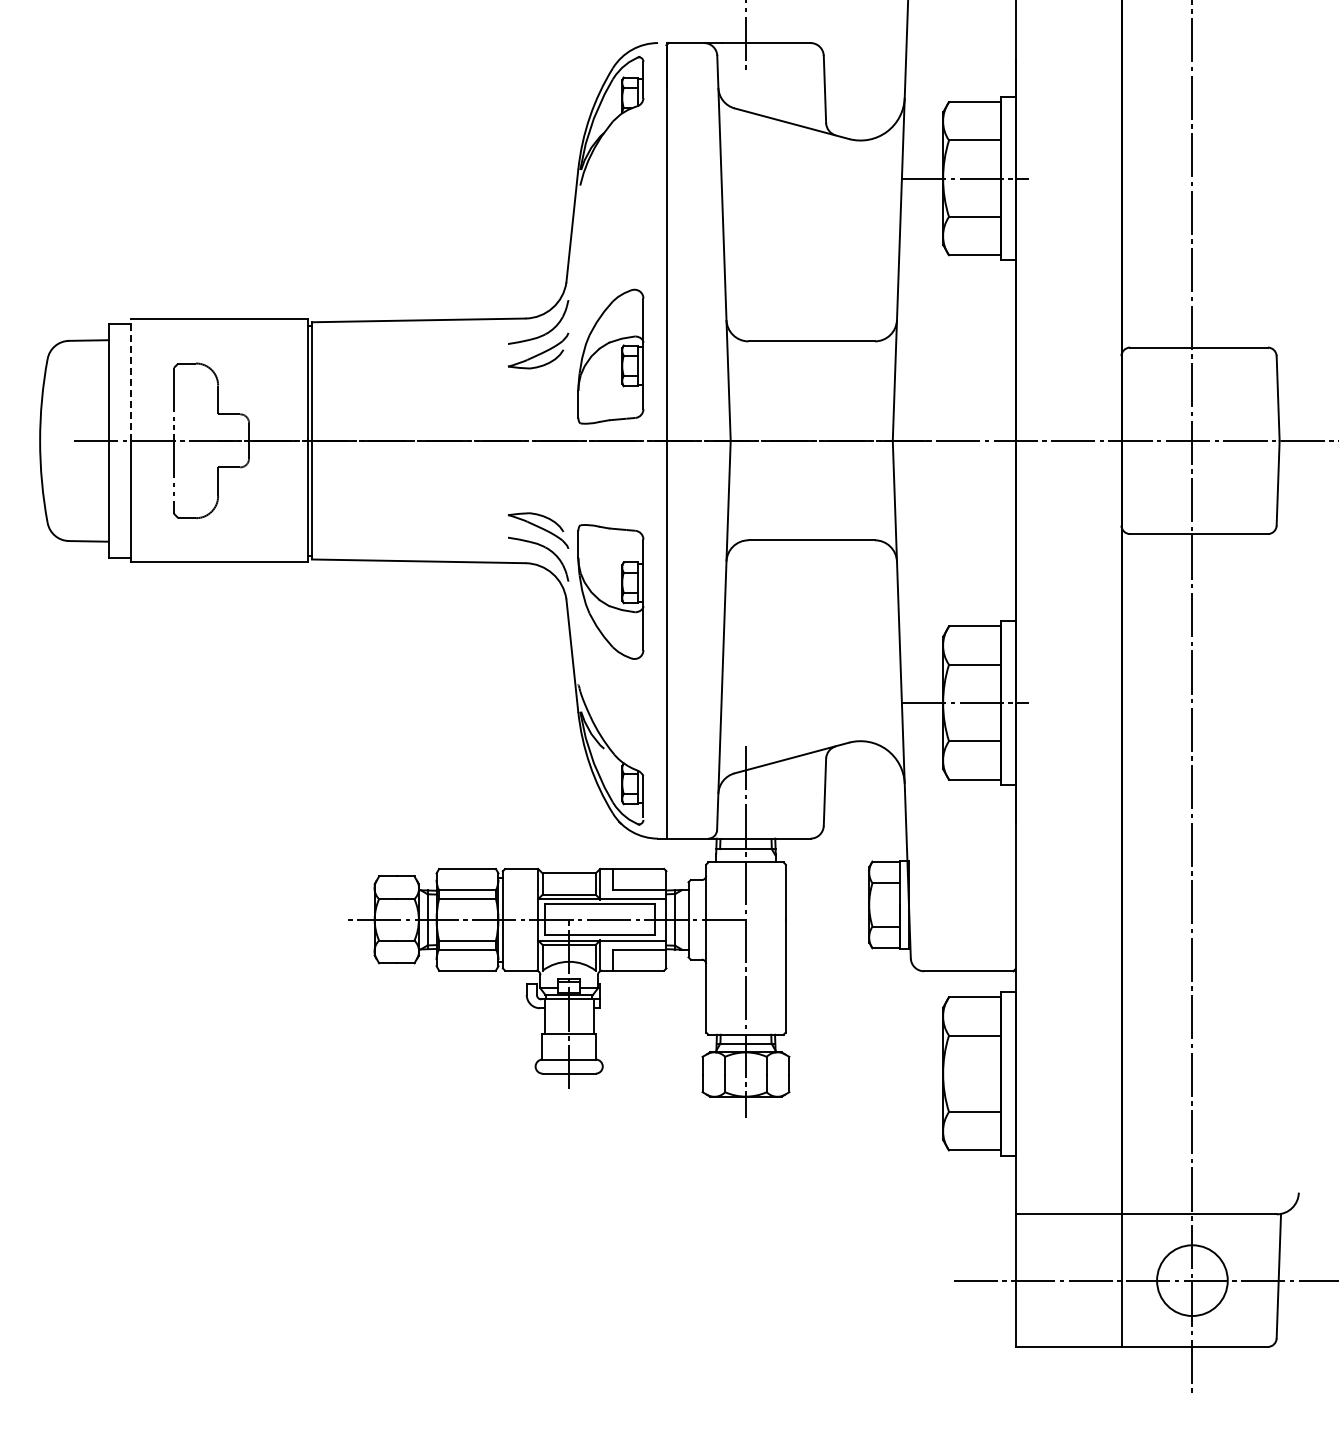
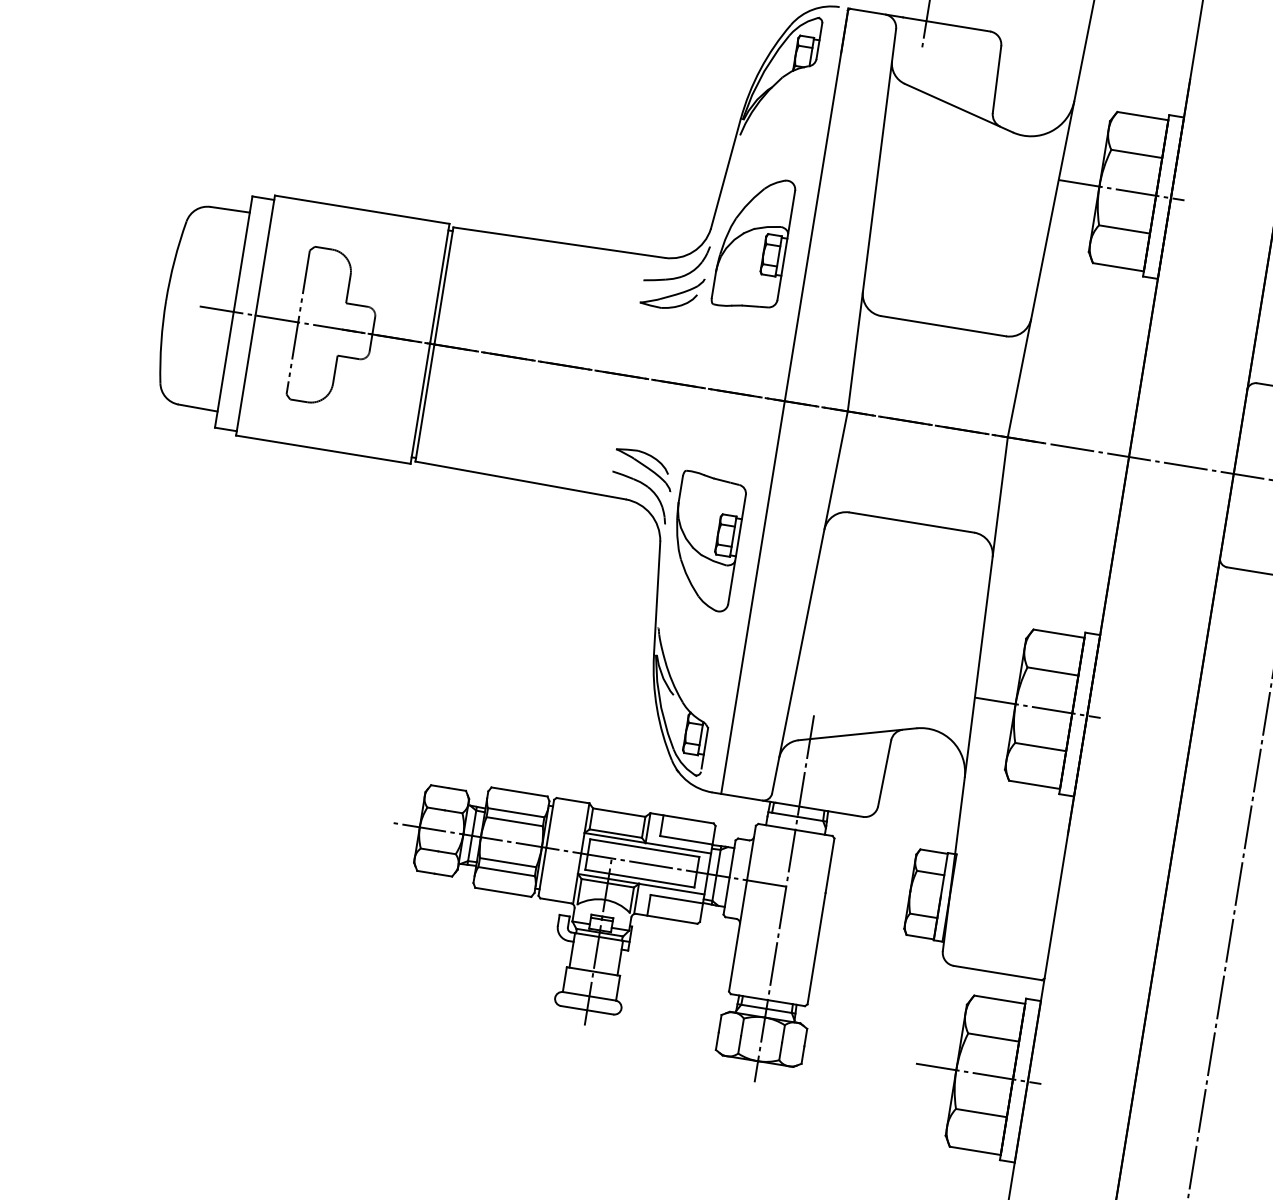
part: (610, 356) -> (753, 242), moved
line: (130, 380) -> (264, 255), dashed -> solid
line: (965, 1073) -> (978, 1073), added

